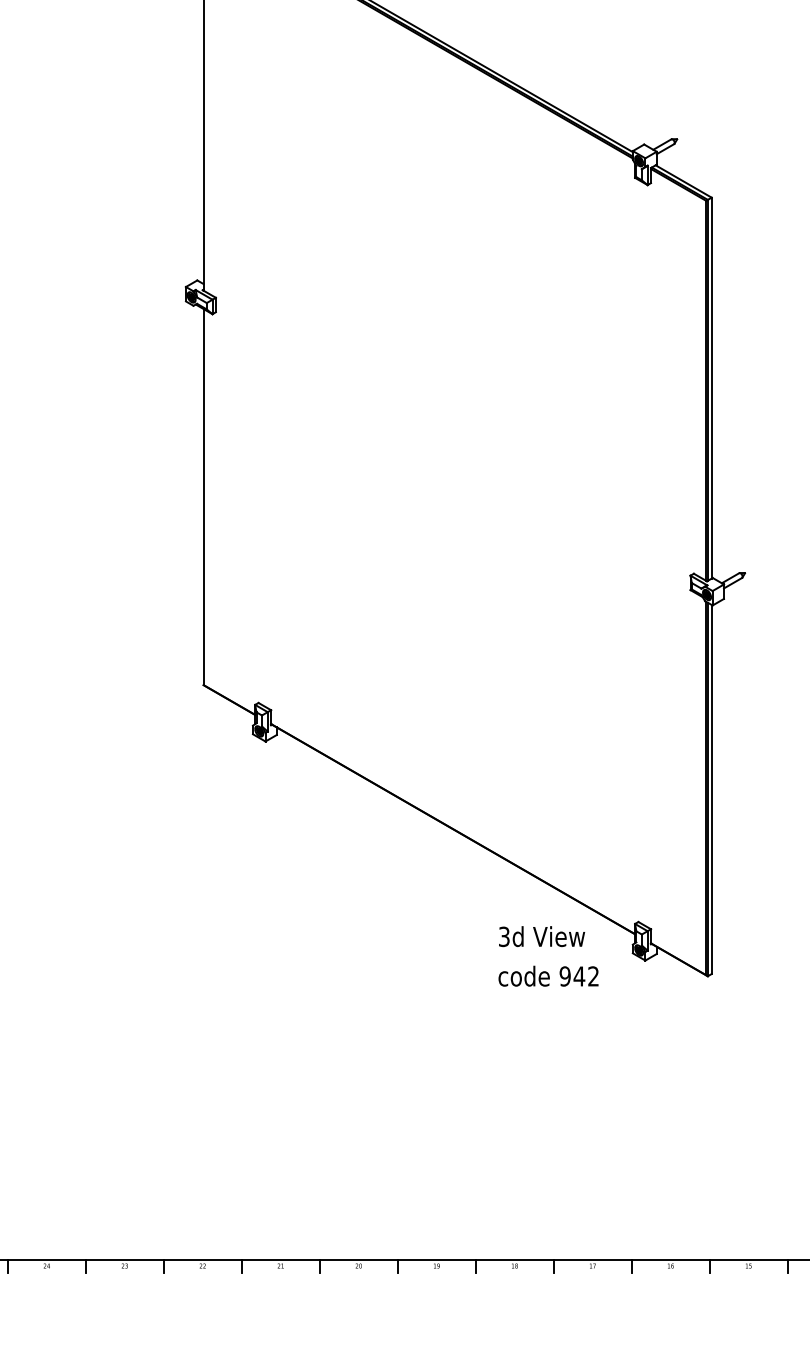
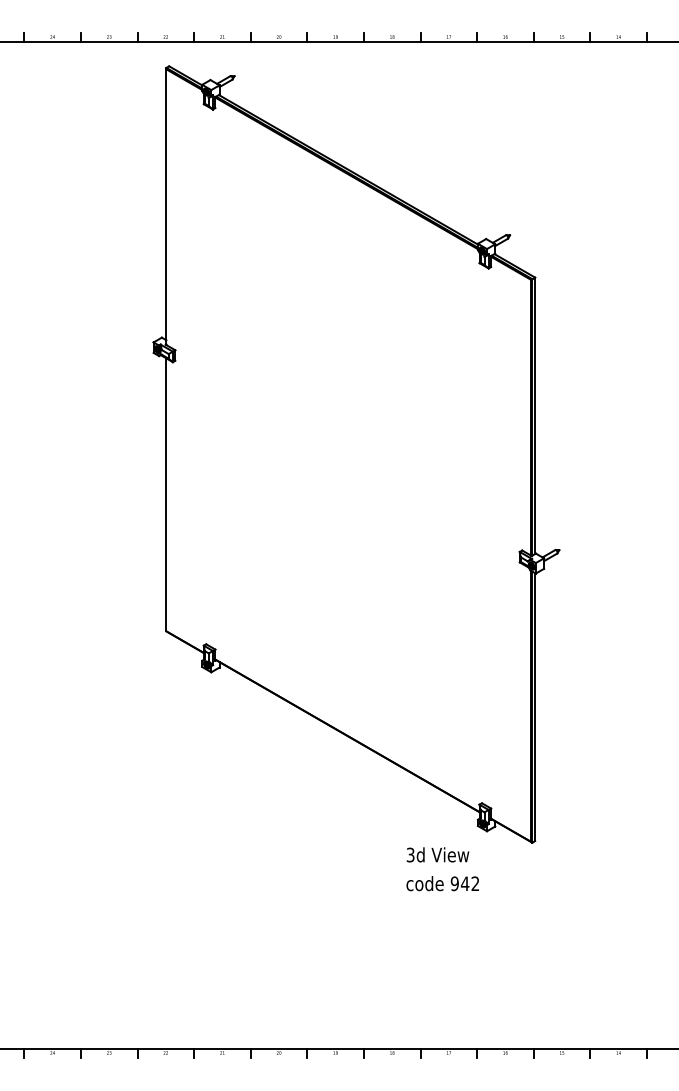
text: (548, 956) -> (442, 869), moved

